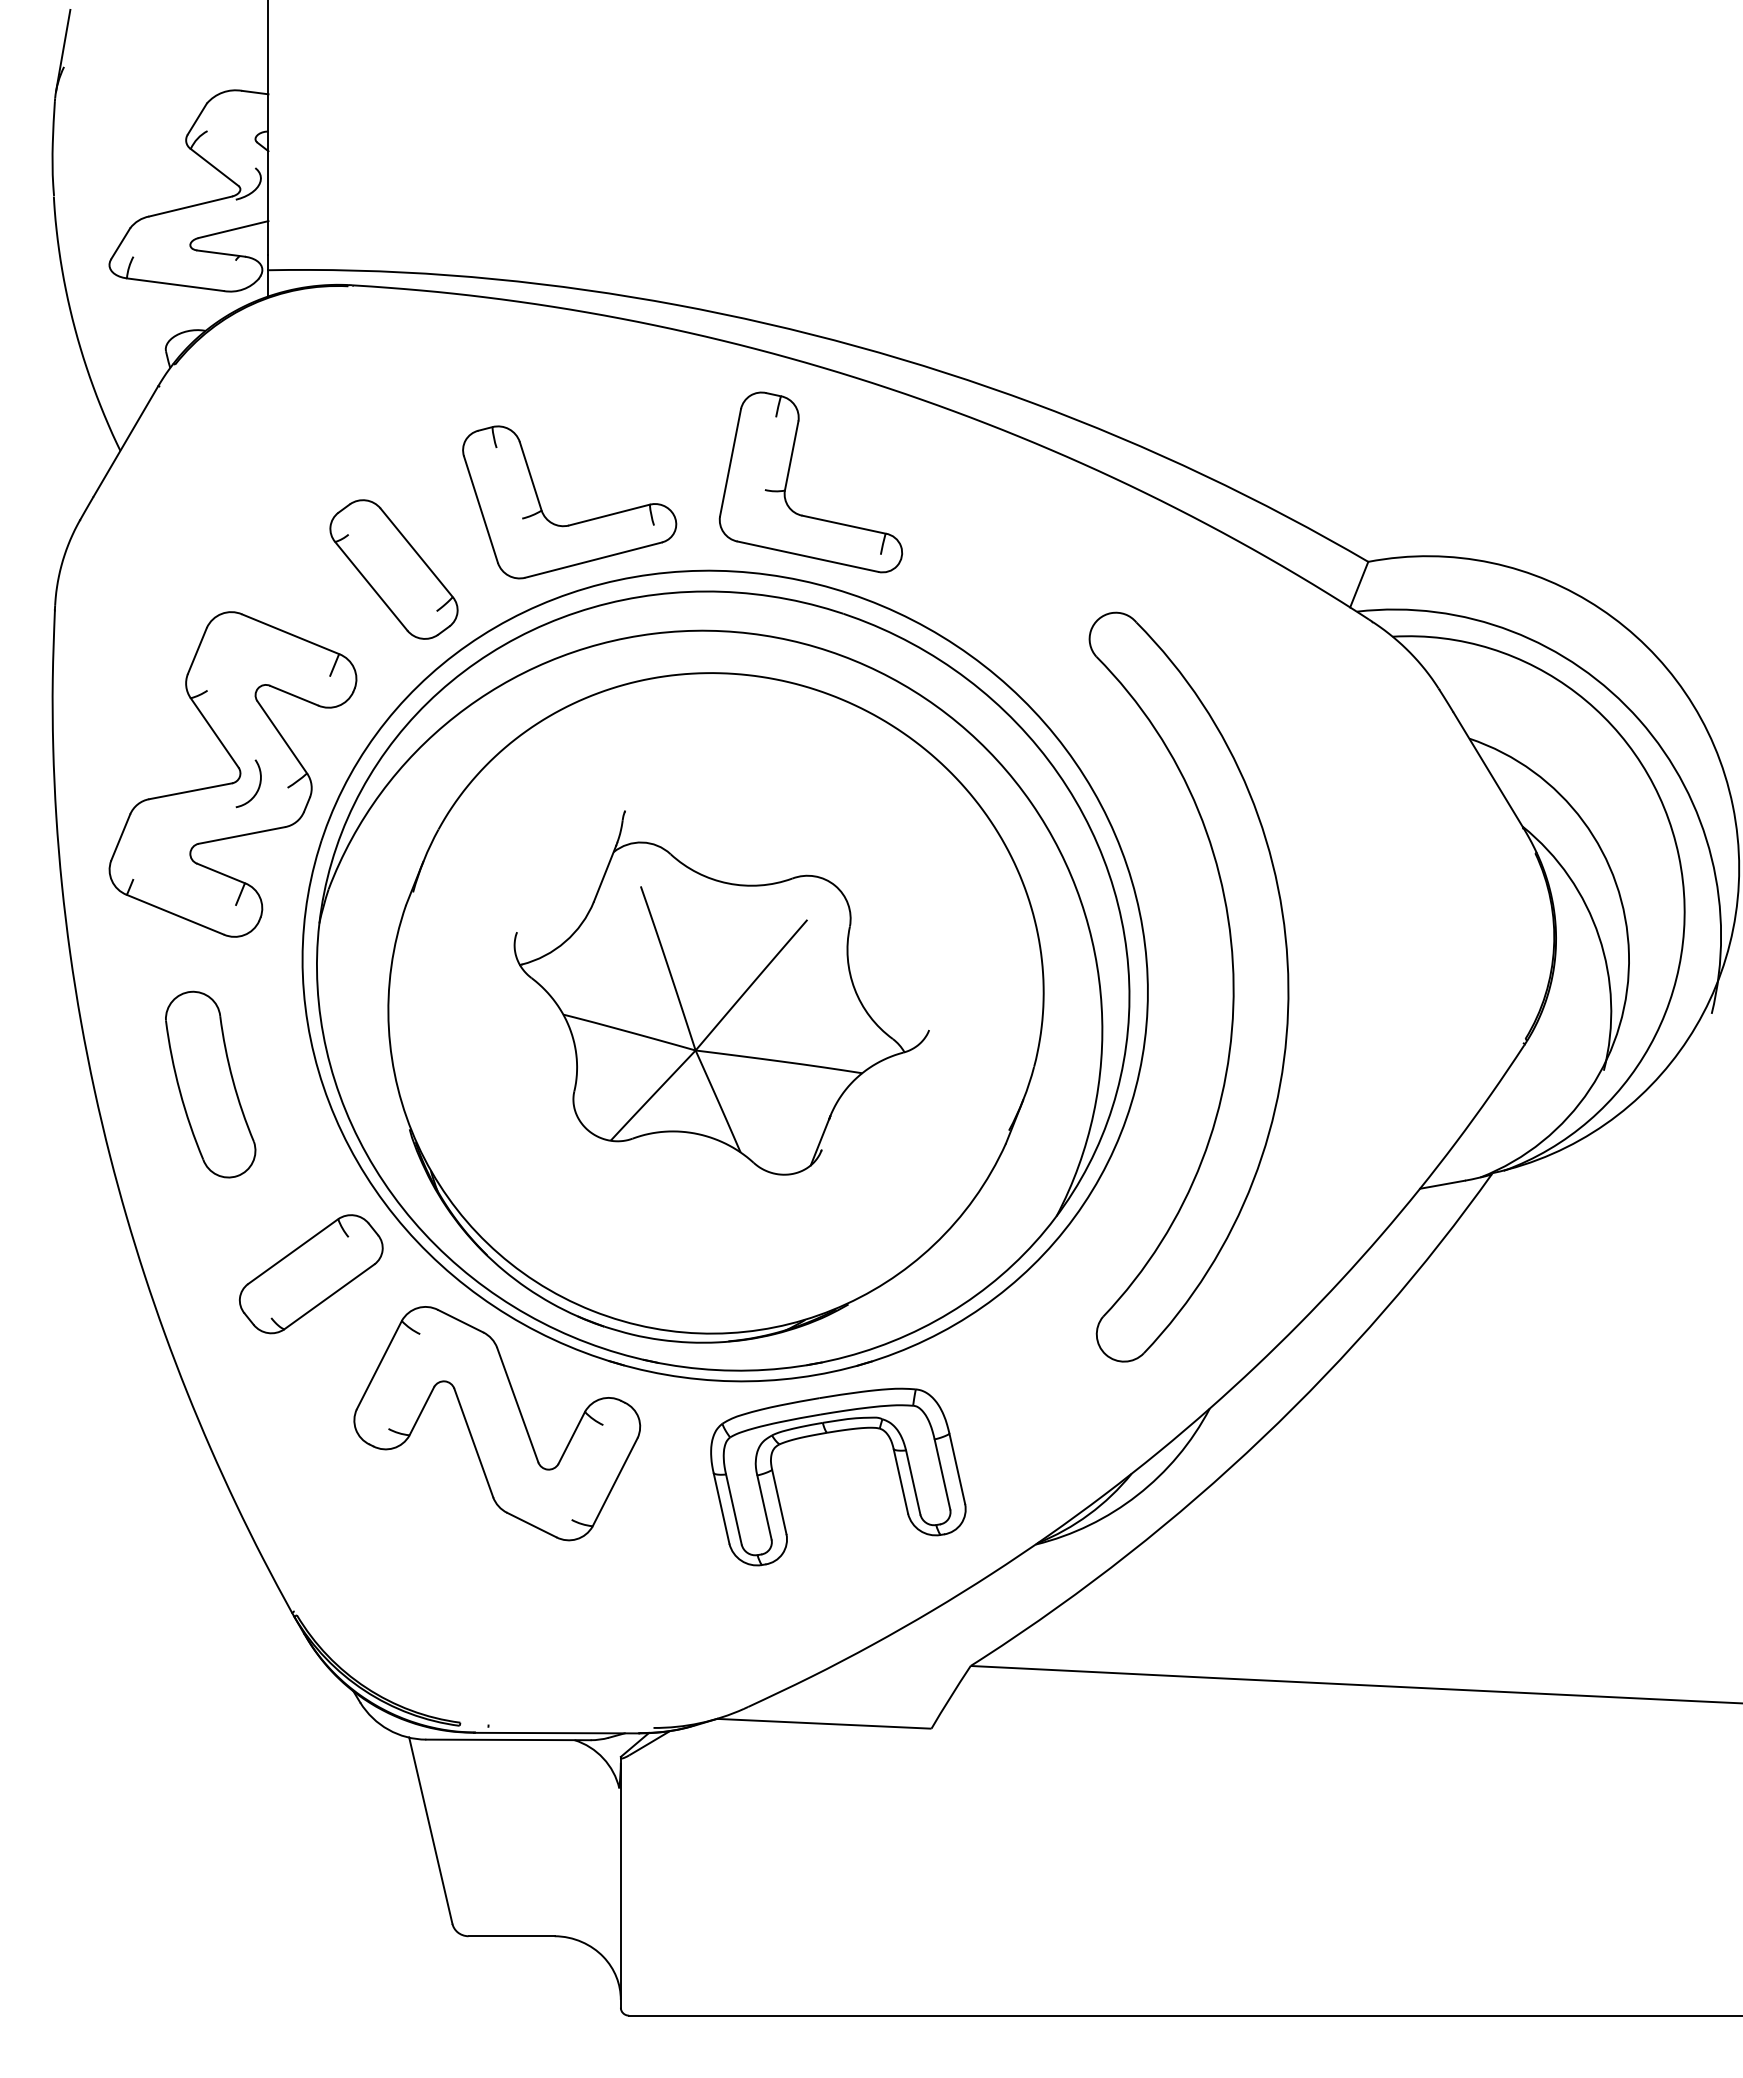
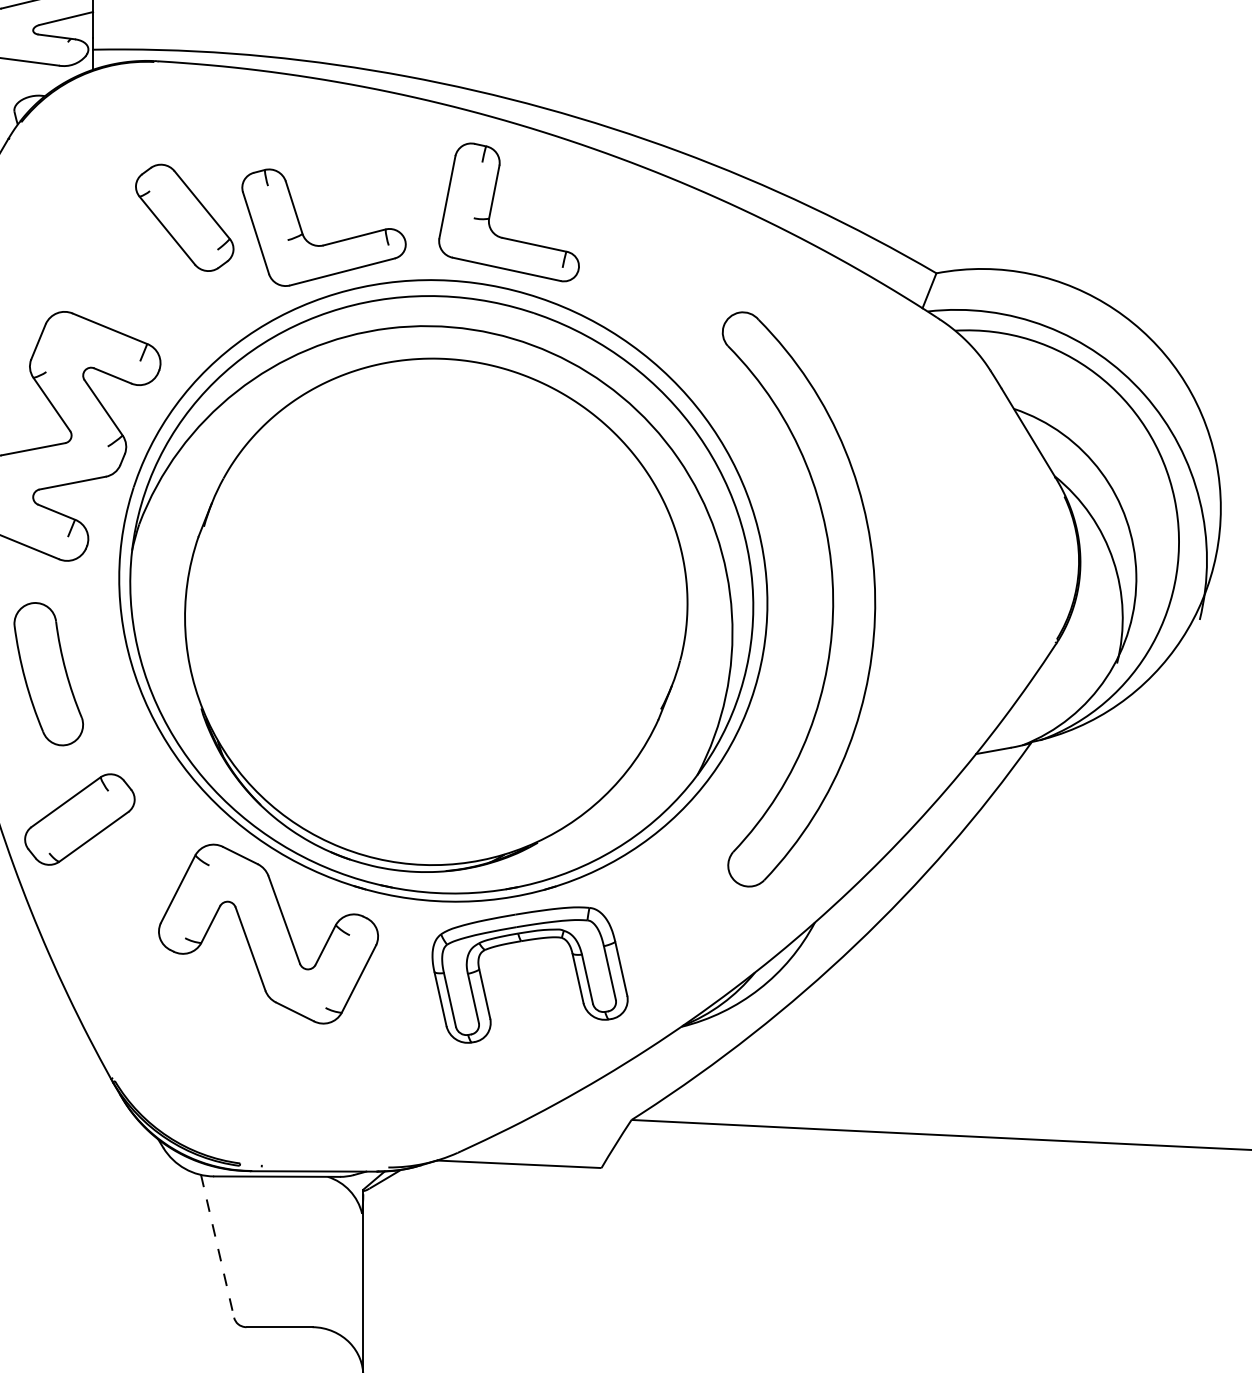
part: (393, 569) -> (184, 217), moved
arc: (258, 785) -> (85, 444), removed
part: (721, 992) -> (440, 603), removed
part: (311, 1274) -> (80, 819), moved
line: (430, 1830) -> (217, 1246), solid -> dashed

